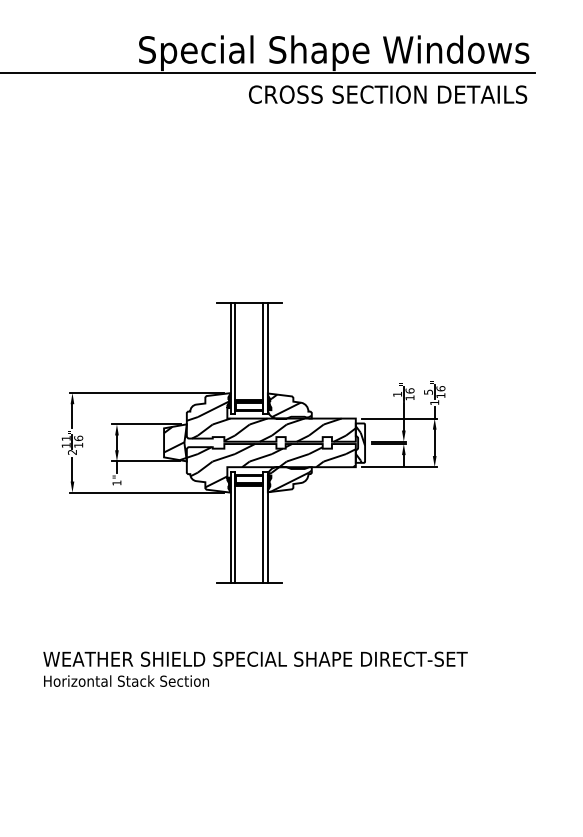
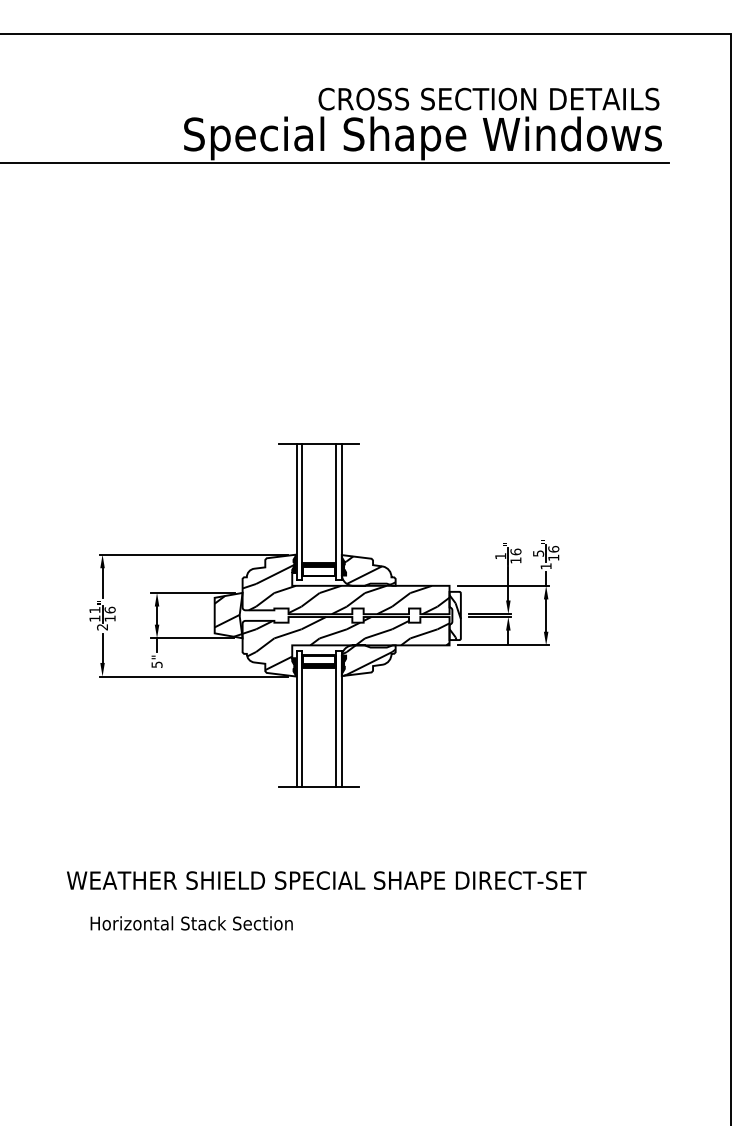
text: (387, 94) -> (488, 98), moved
text: (116, 482) -> (156, 664), 1" -> 5"
text: (126, 681) -> (191, 923), moved

